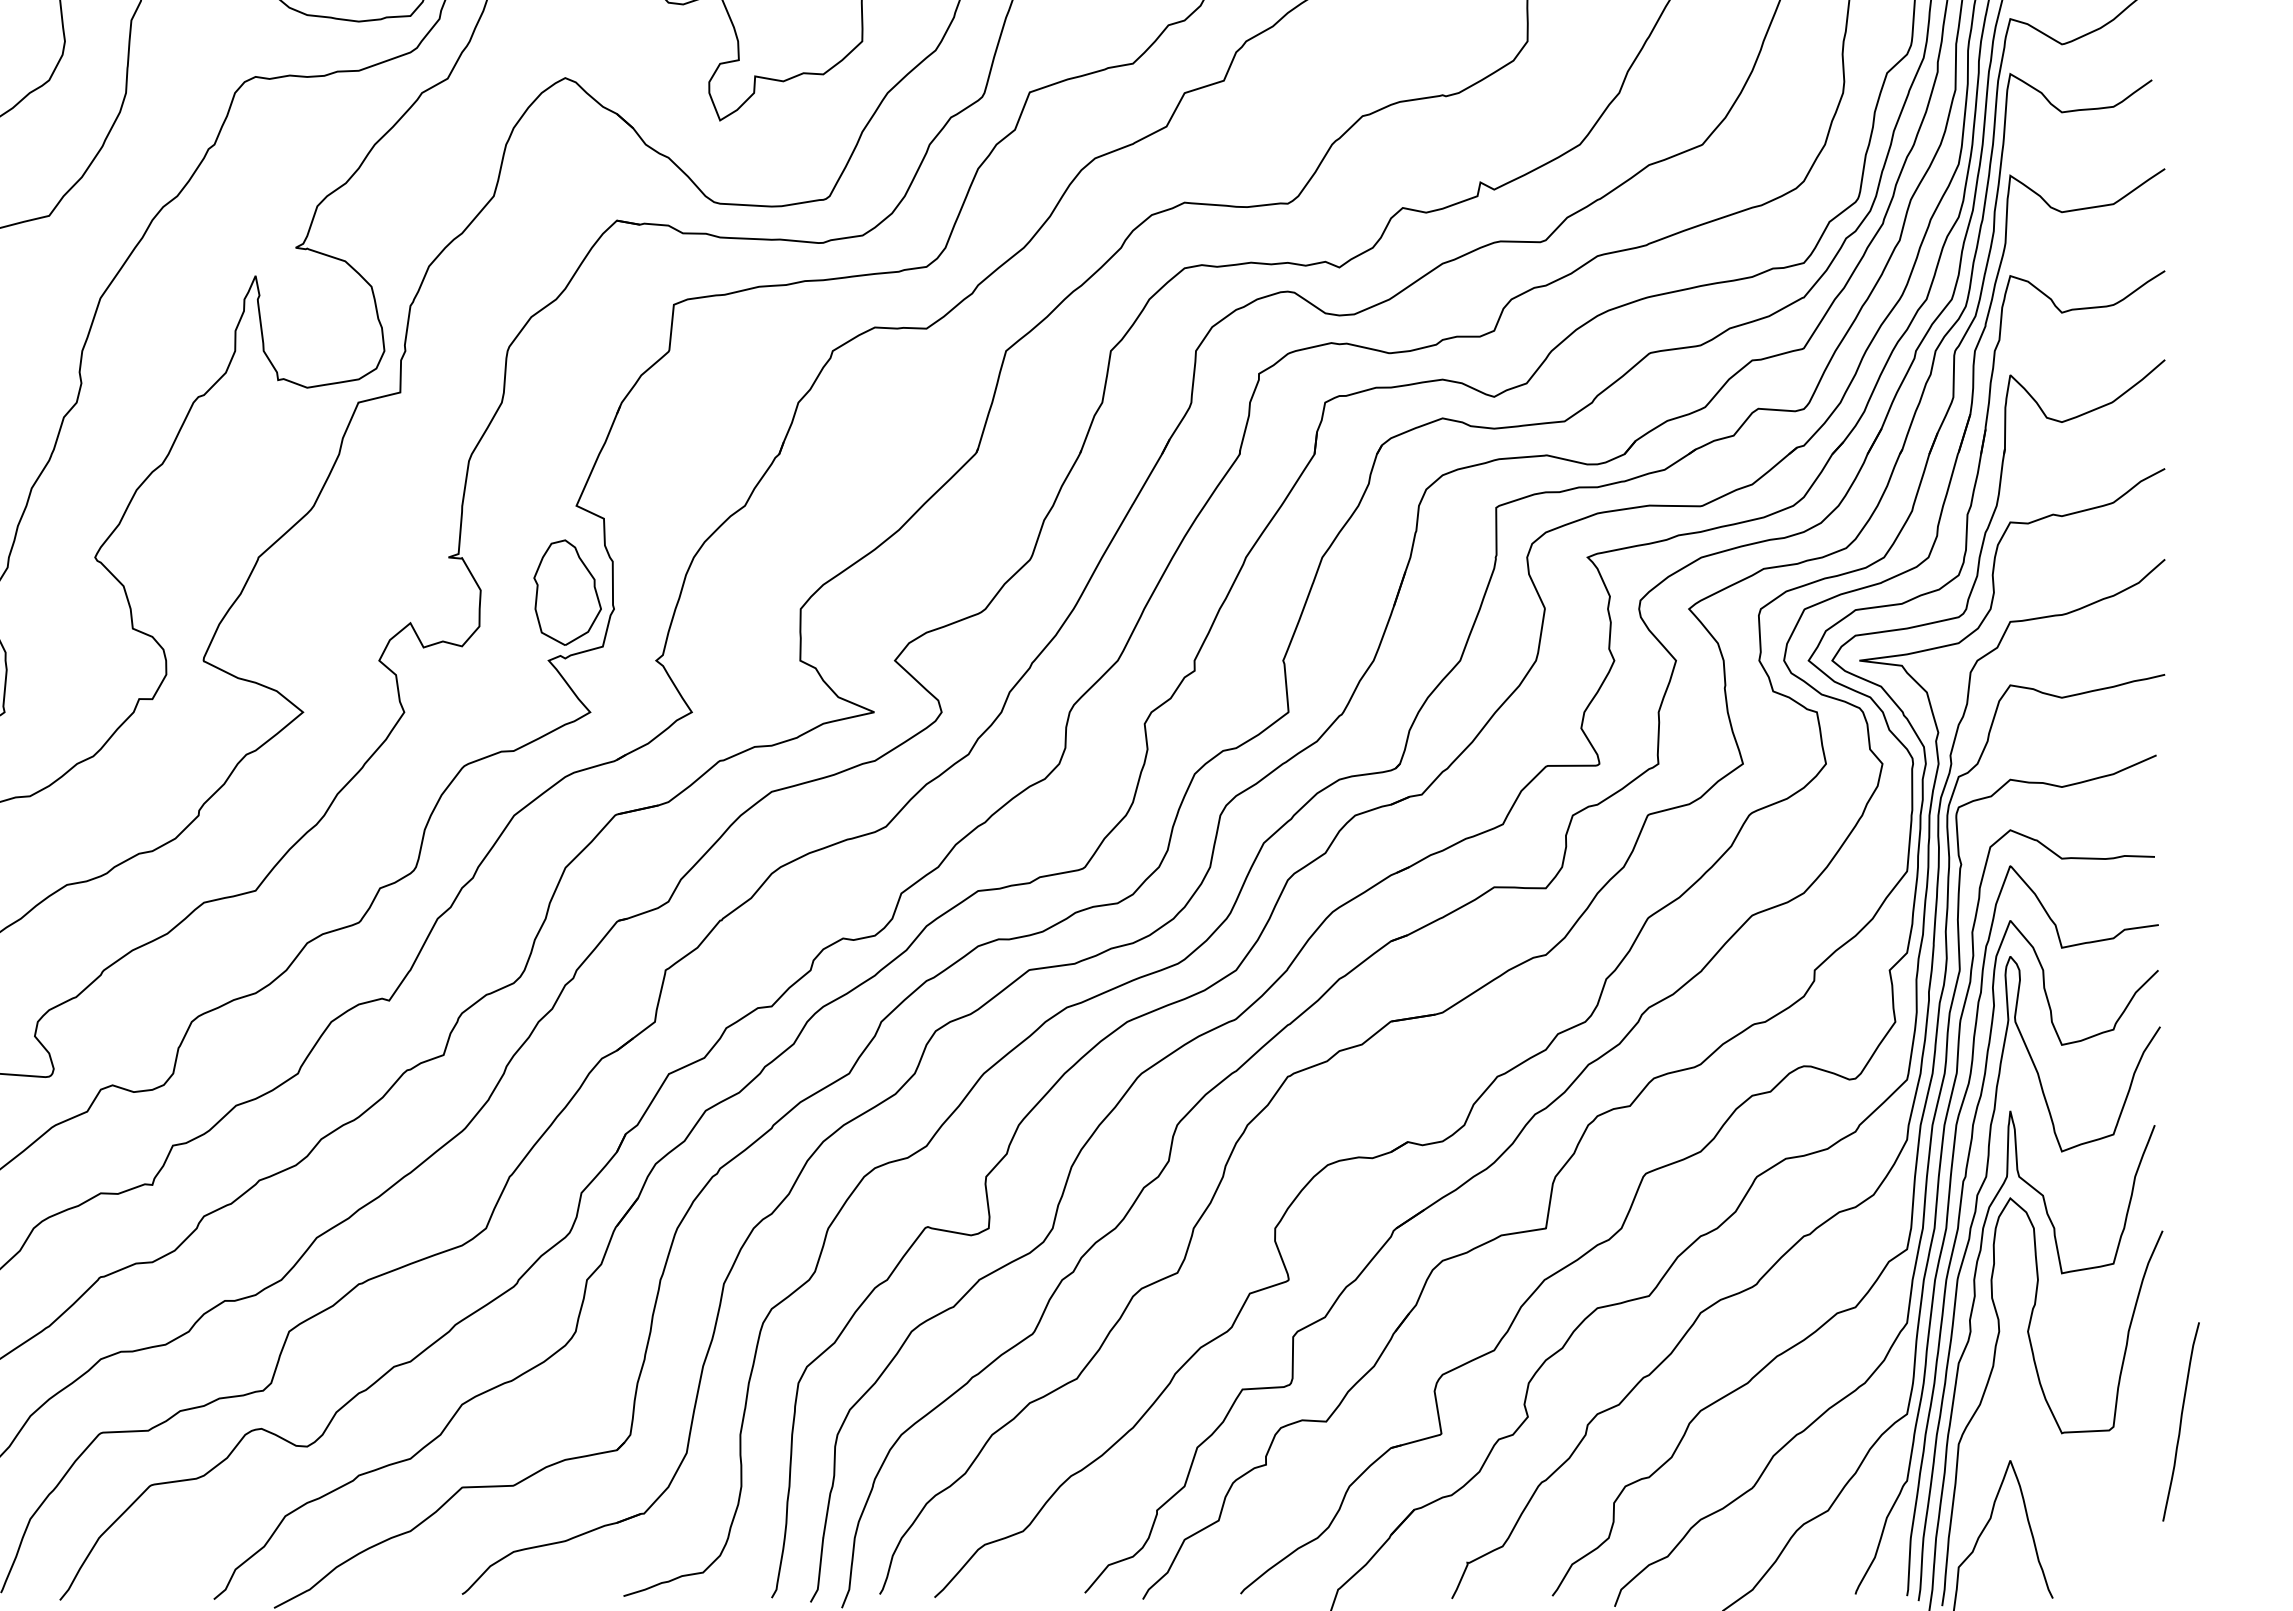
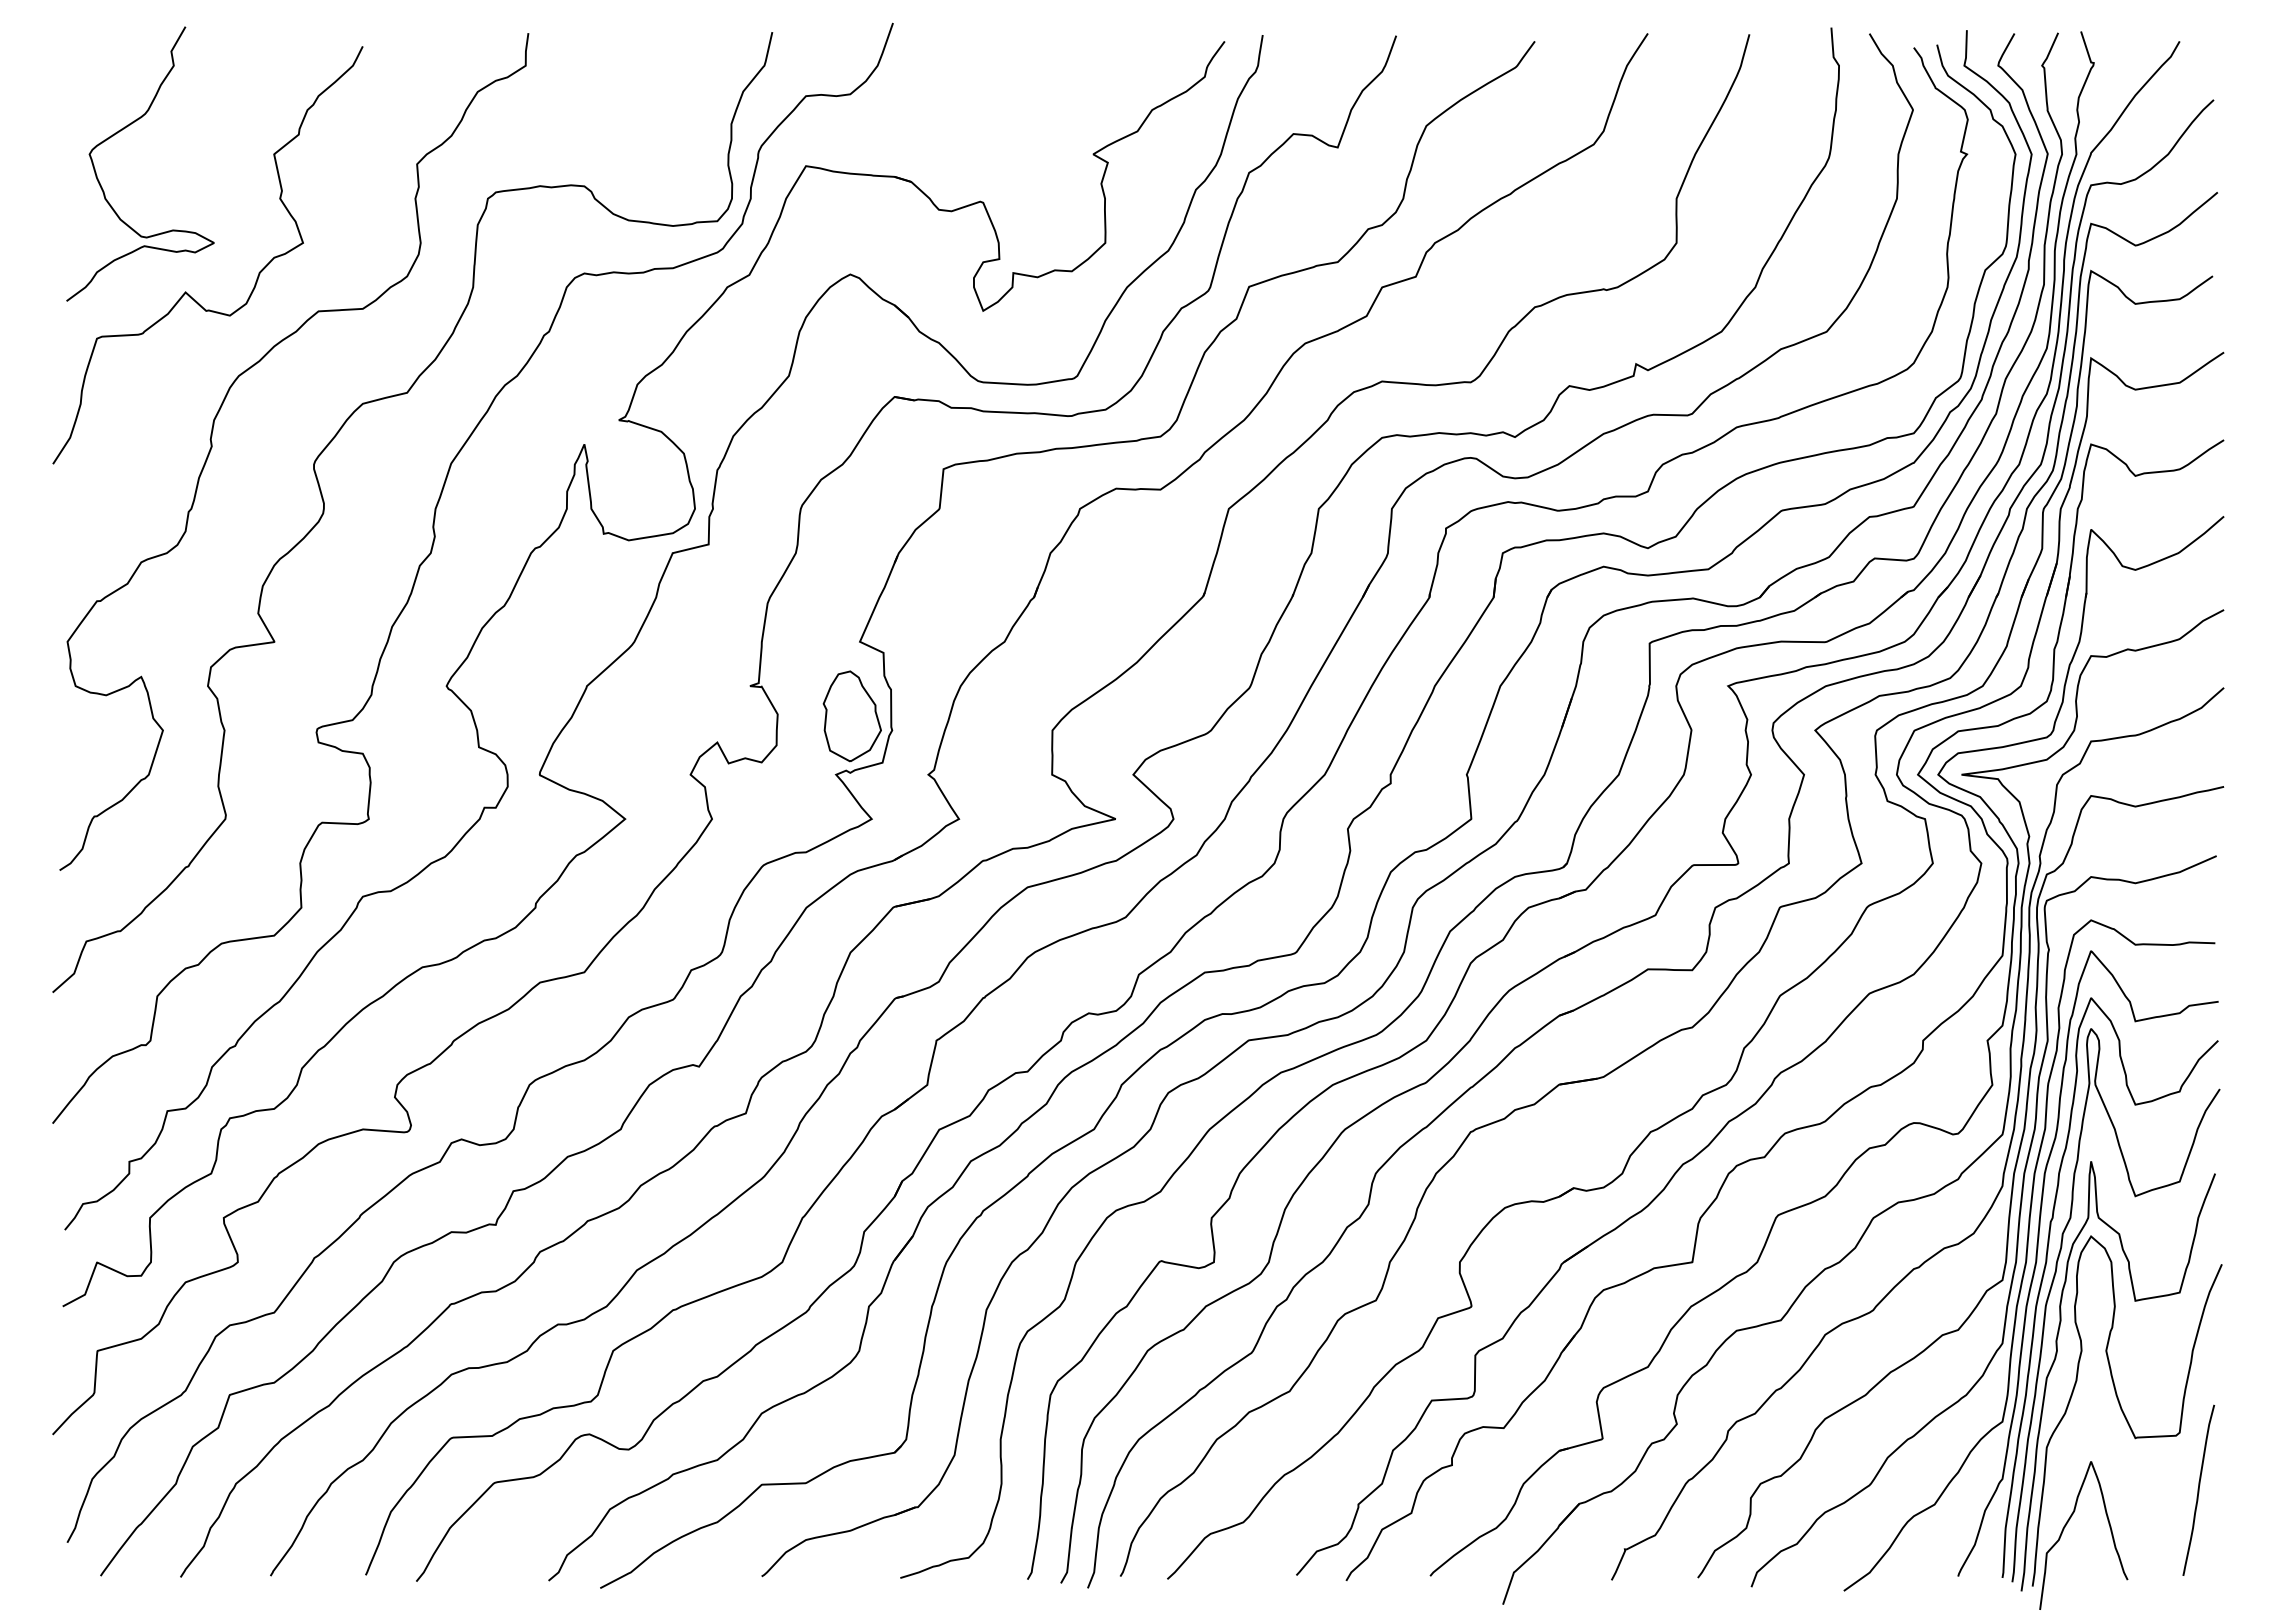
curve: (2180, 1420) -> (2198, 1489), moved

